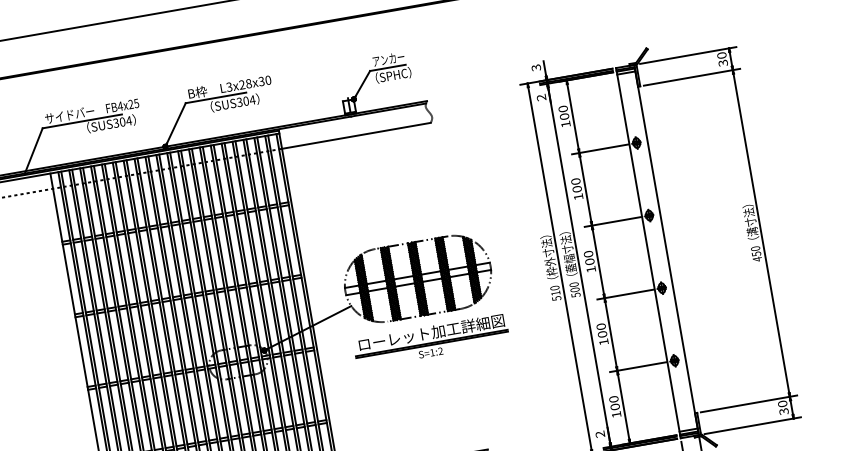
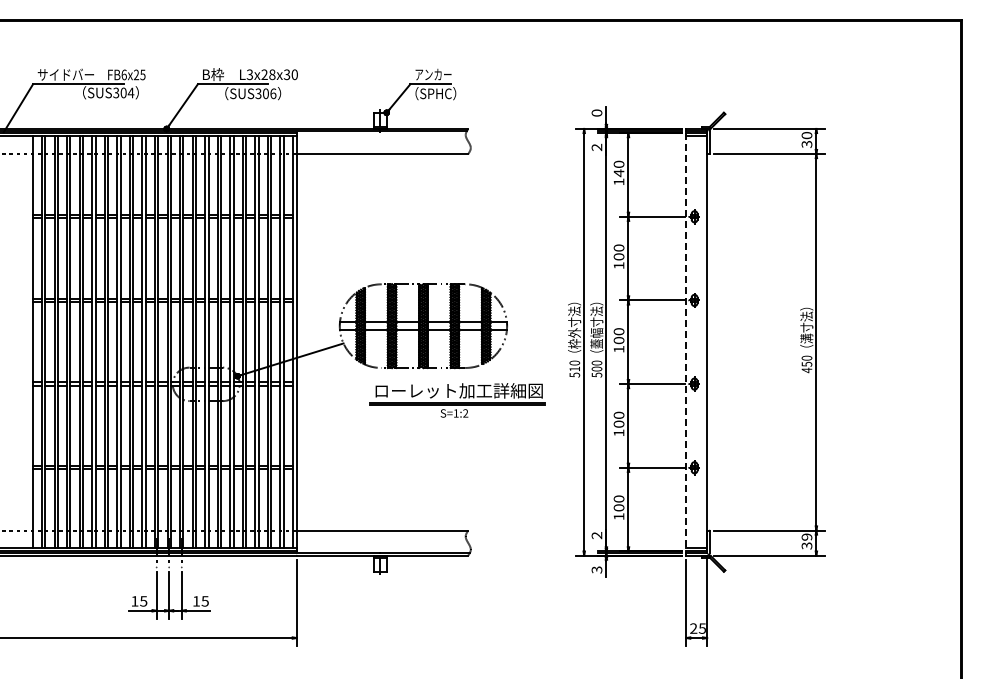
text: (535, 67) -> (596, 112), 3 -> 0
text: (252, 99) -> (273, 93), SUS304 -> SUS306
text: (120, 105) -> (124, 74), FB4x25 -> FB6x25
text: (564, 116) -> (618, 173), 100 -> 140
line: (648, 253) -> (686, 342), solid -> dashed
part: (431, 341) -> (457, 400), moved
text: (782, 403) -> (806, 536), 30 -> 39

